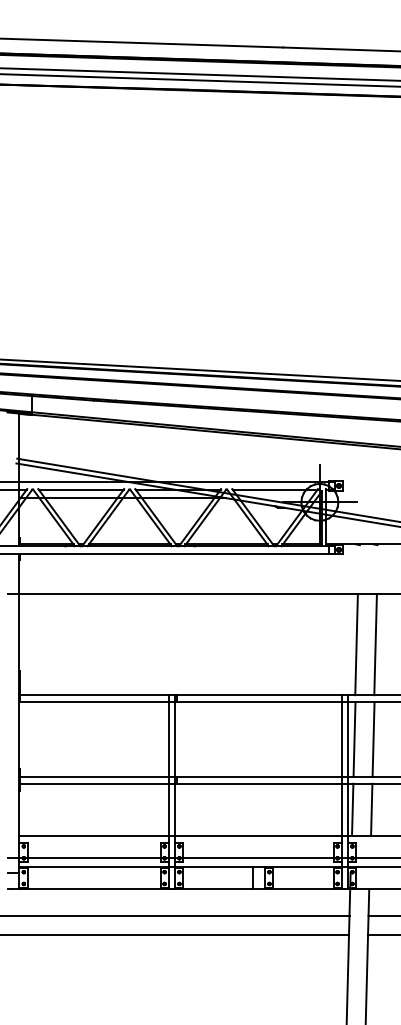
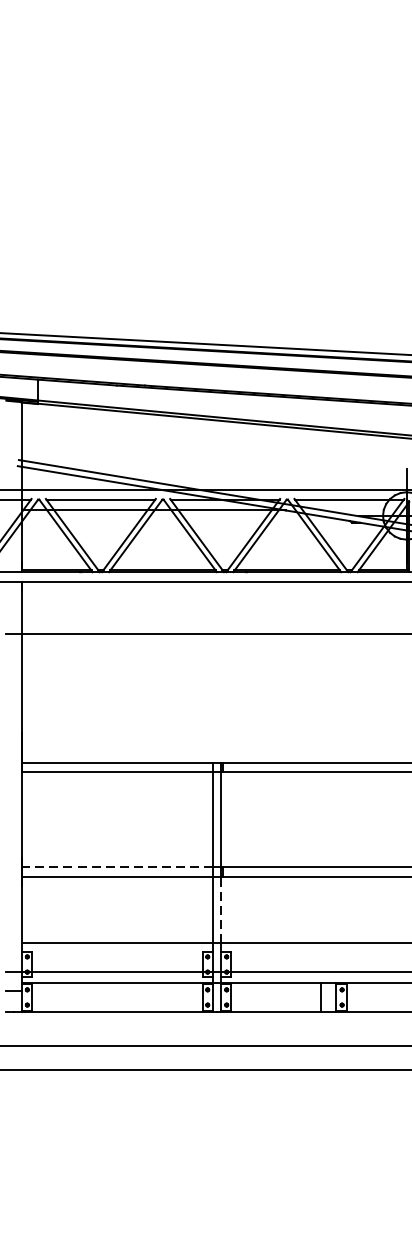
line: (94, 776) -> (117, 867), solid -> dashed
line: (174, 809) -> (220, 909), solid -> dashed

